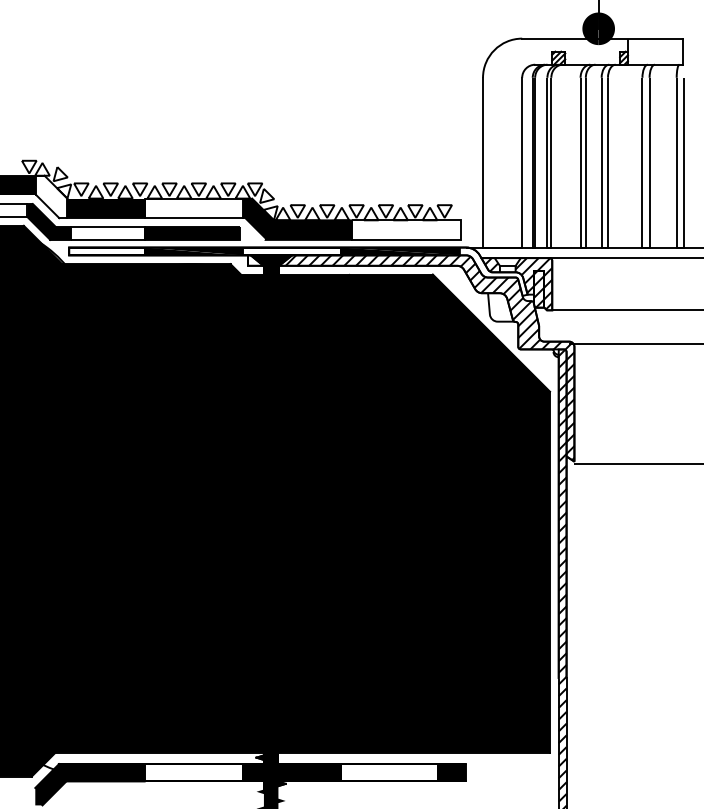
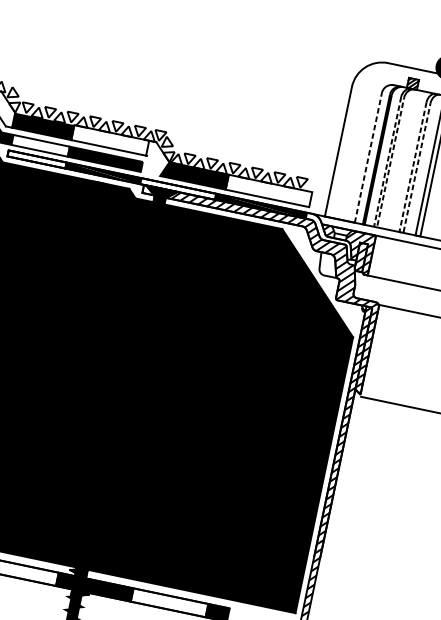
line: (522, 162) -> (368, 157), solid -> dashed
fill: (257, 218) -> (157, 158), removed
line: (549, 247) -> (375, 227), solid -> dashed
line: (583, 247) -> (401, 232), solid -> dashed

